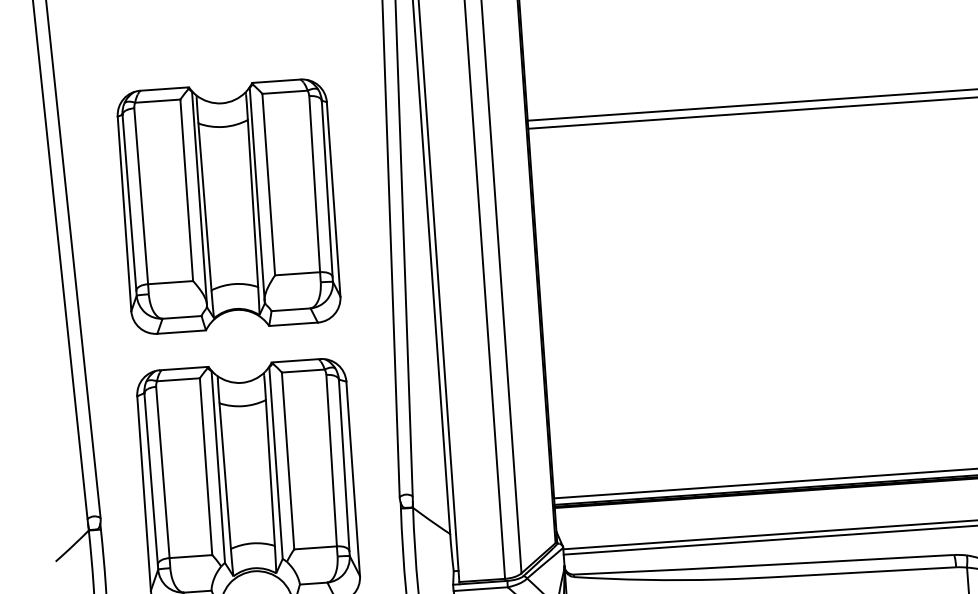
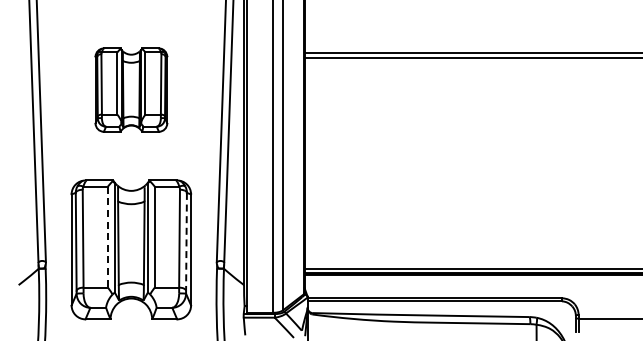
part: (229, 205) -> (131, 89), size x0.6
line: (344, 464) -> (186, 241), solid -> dashed
line: (205, 467) -> (107, 237), solid -> dashed

